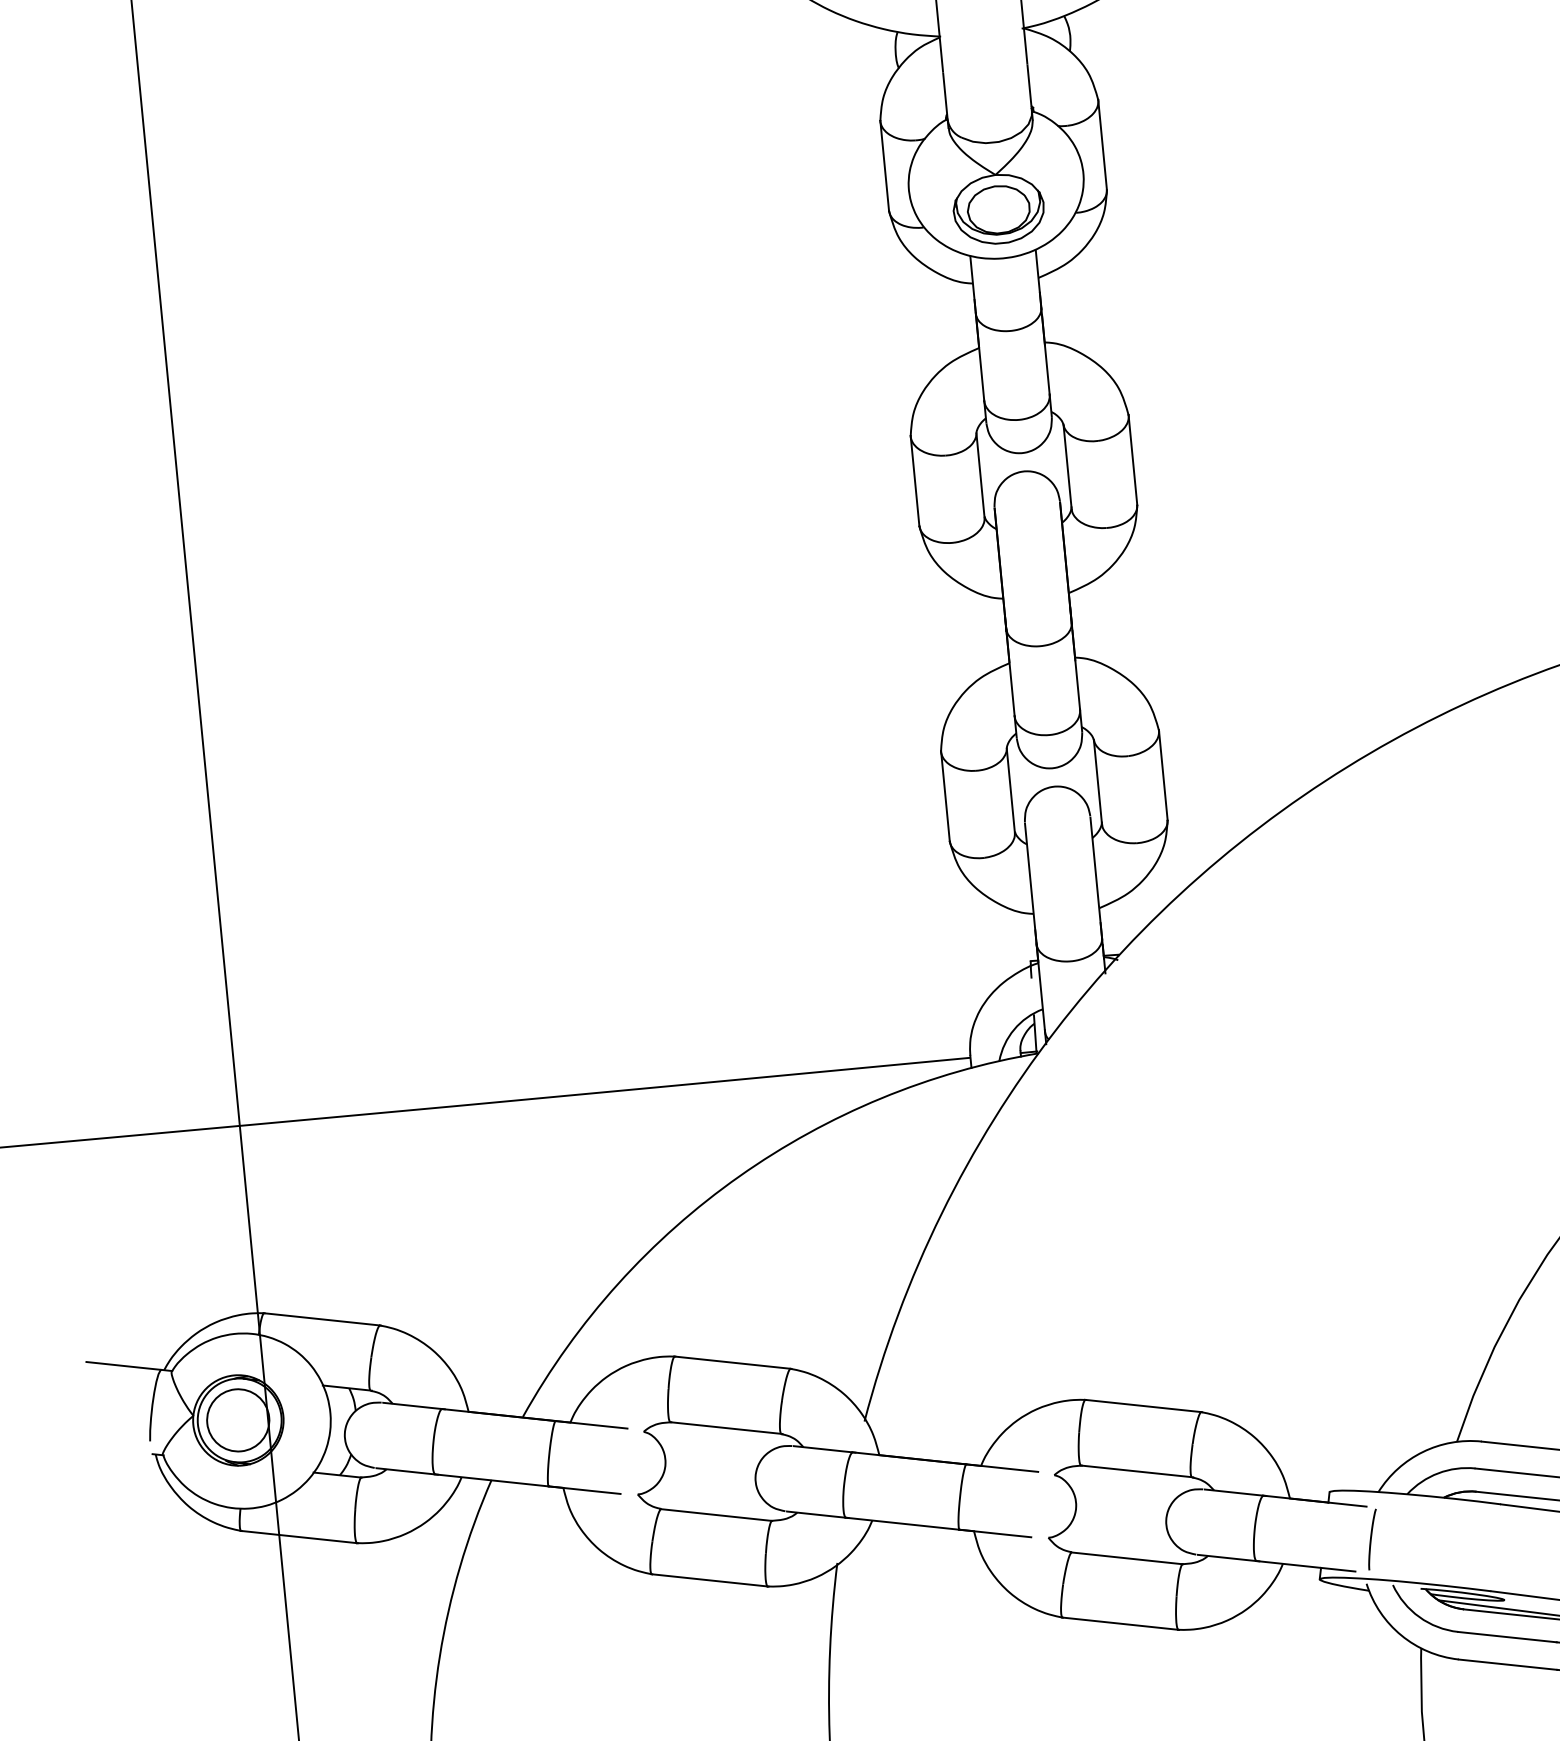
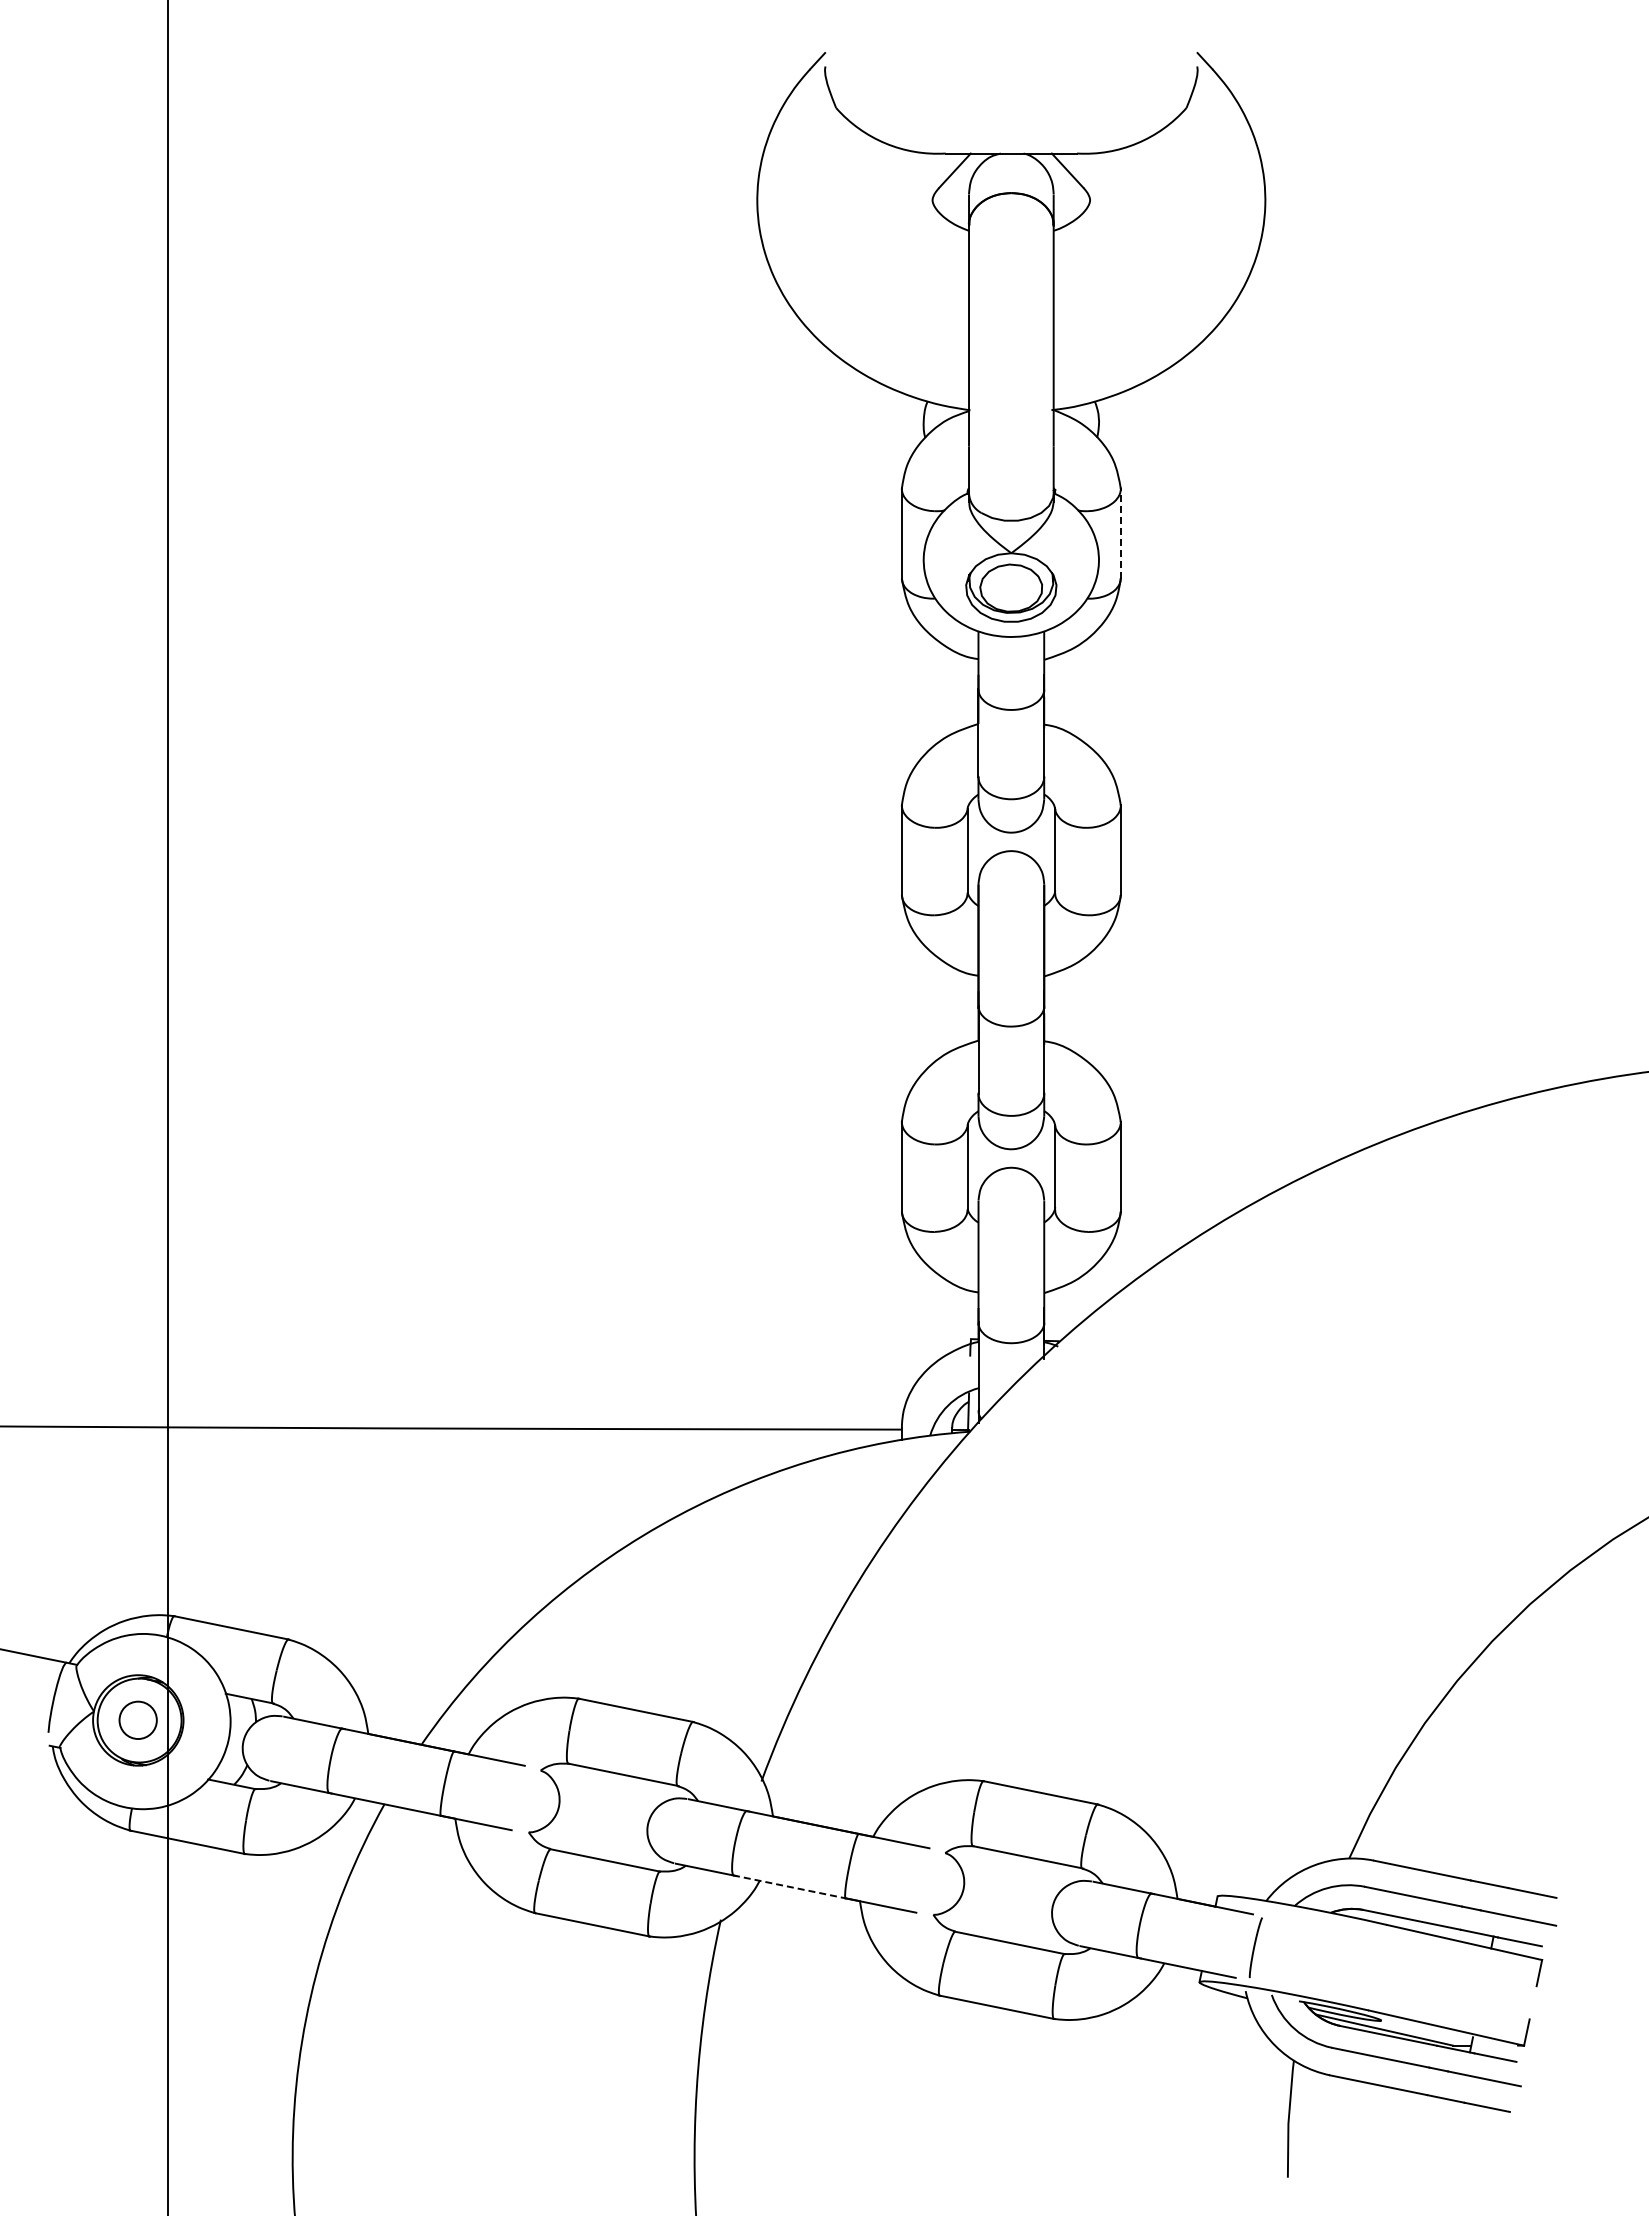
line: (1102, 144) -> (1120, 533), solid -> dashed
circle: (238, 1420) -> (138, 1720), size x0.6
line: (902, 1523) -> (789, 1886), solid -> dashed

